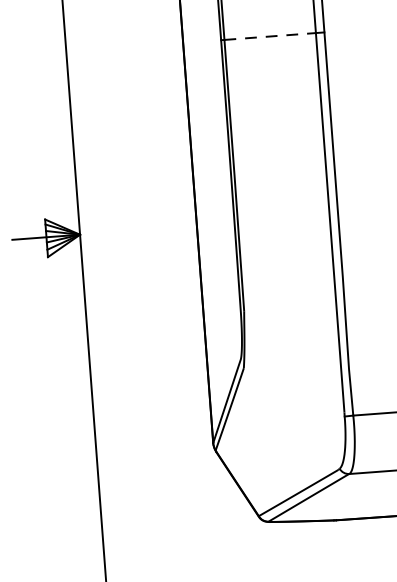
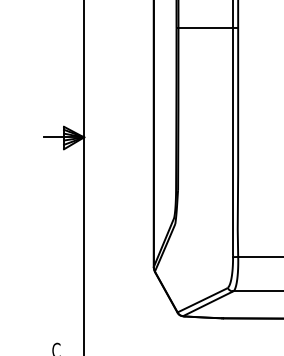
line: (271, 36) -> (206, 28), dashed -> solid

